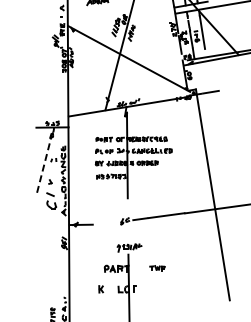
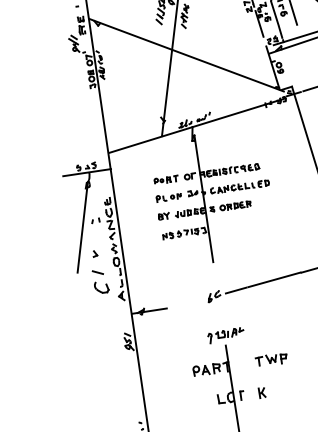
line: (44, 162) -> (82, 226), dashed -> solid
part: (157, 268) -> (271, 360), size x1.43
part: (100, 289) -> (261, 393), moved

